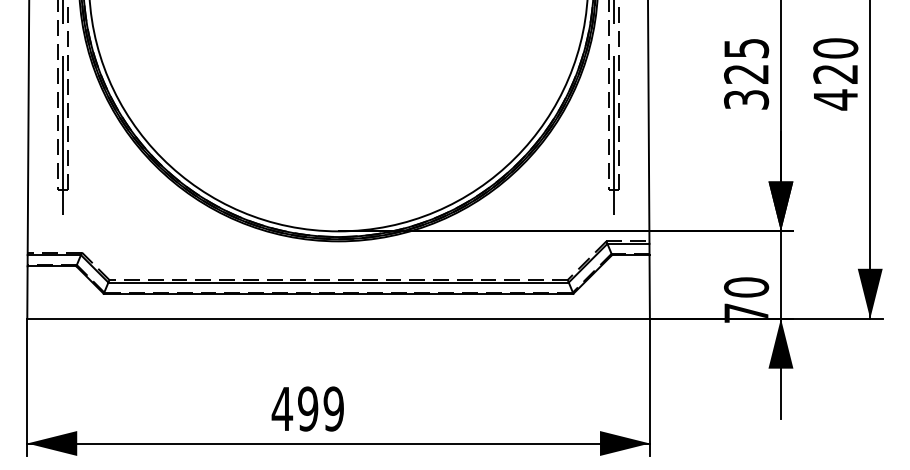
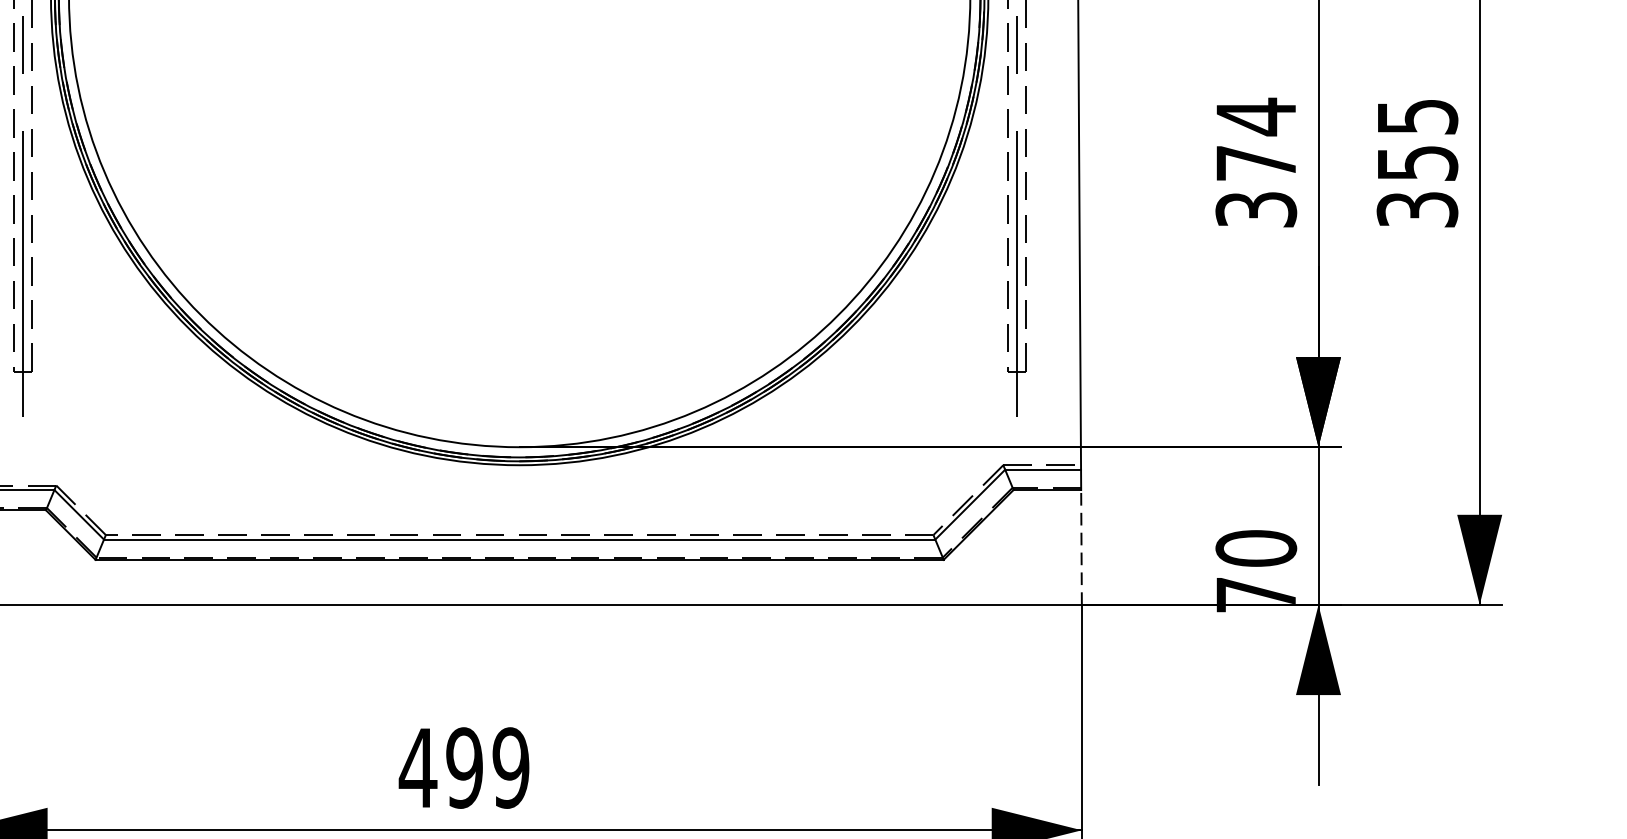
text: (746, 60) -> (1256, 138), 325 -> 374
text: (835, 74) -> (1417, 163), 420 -> 355
line: (649, 286) -> (1081, 546), solid -> dashed

